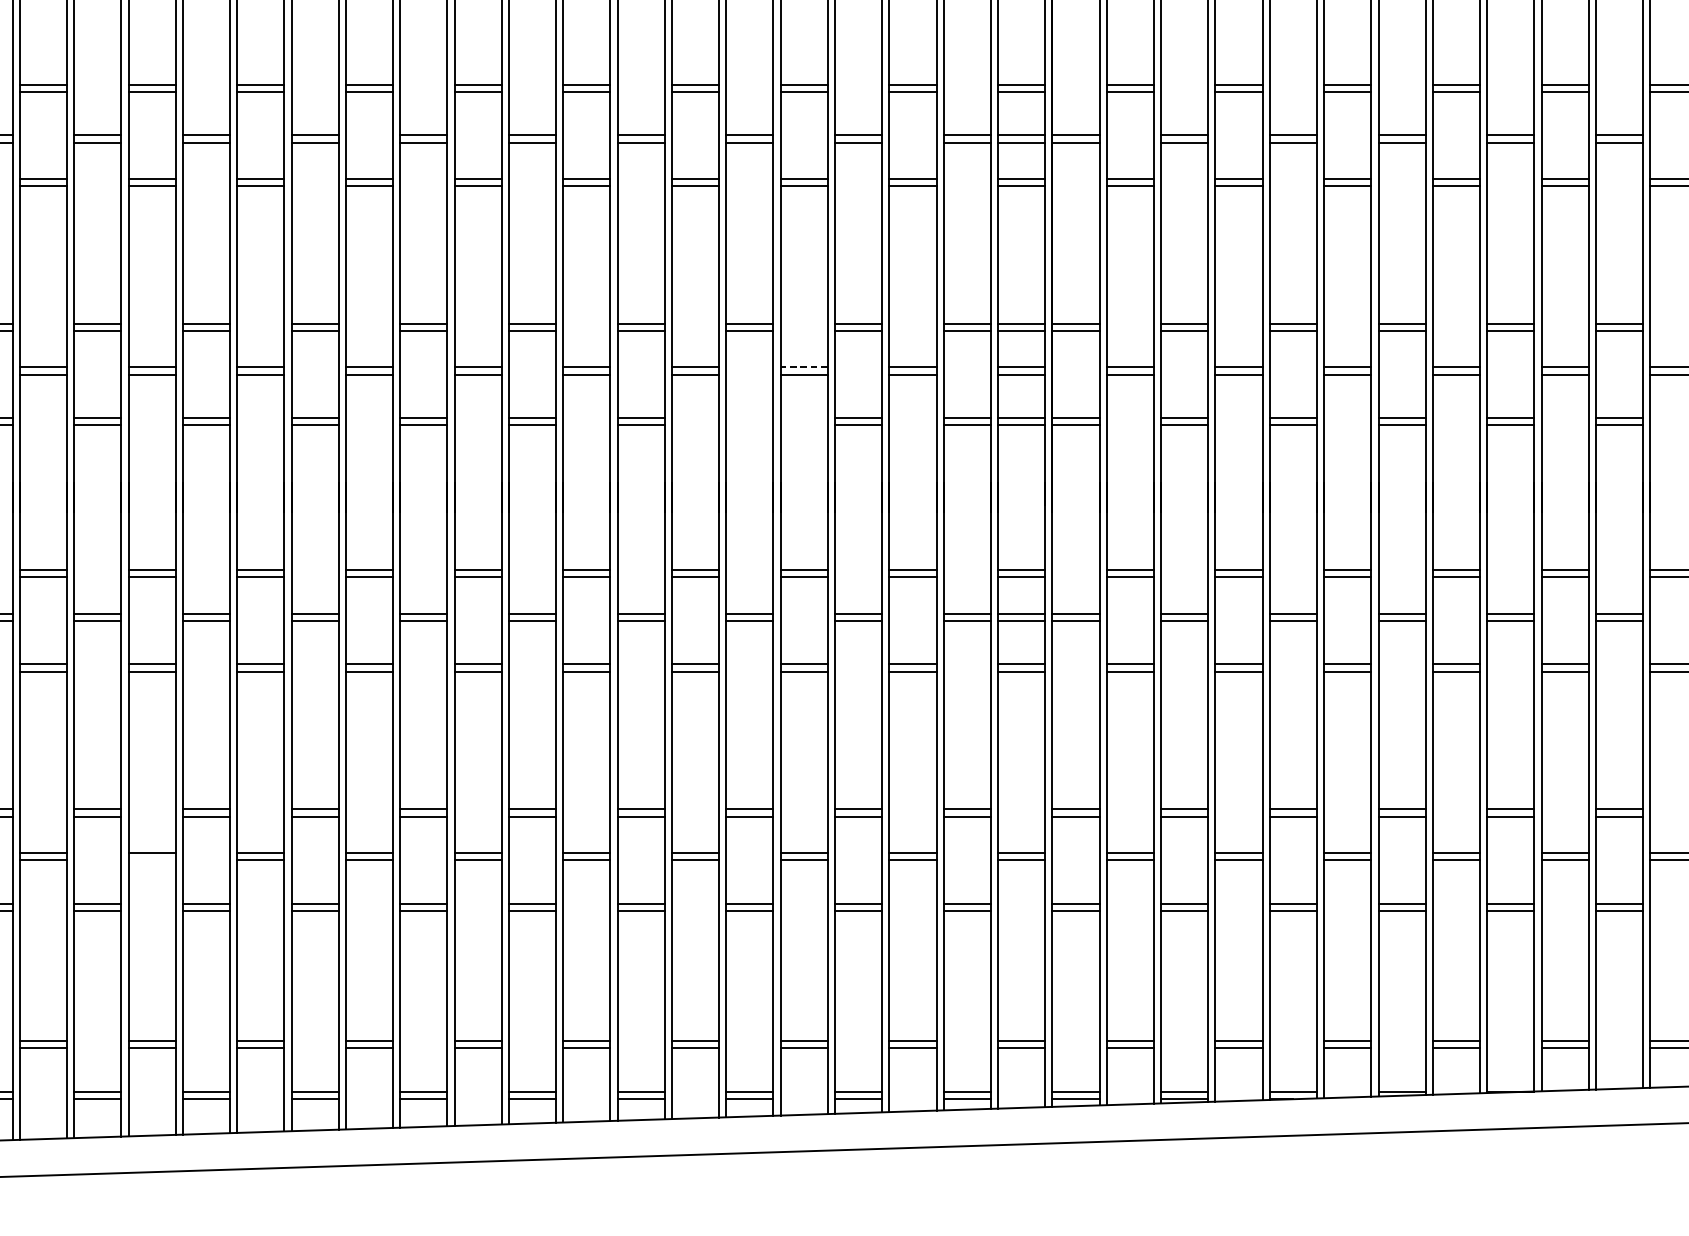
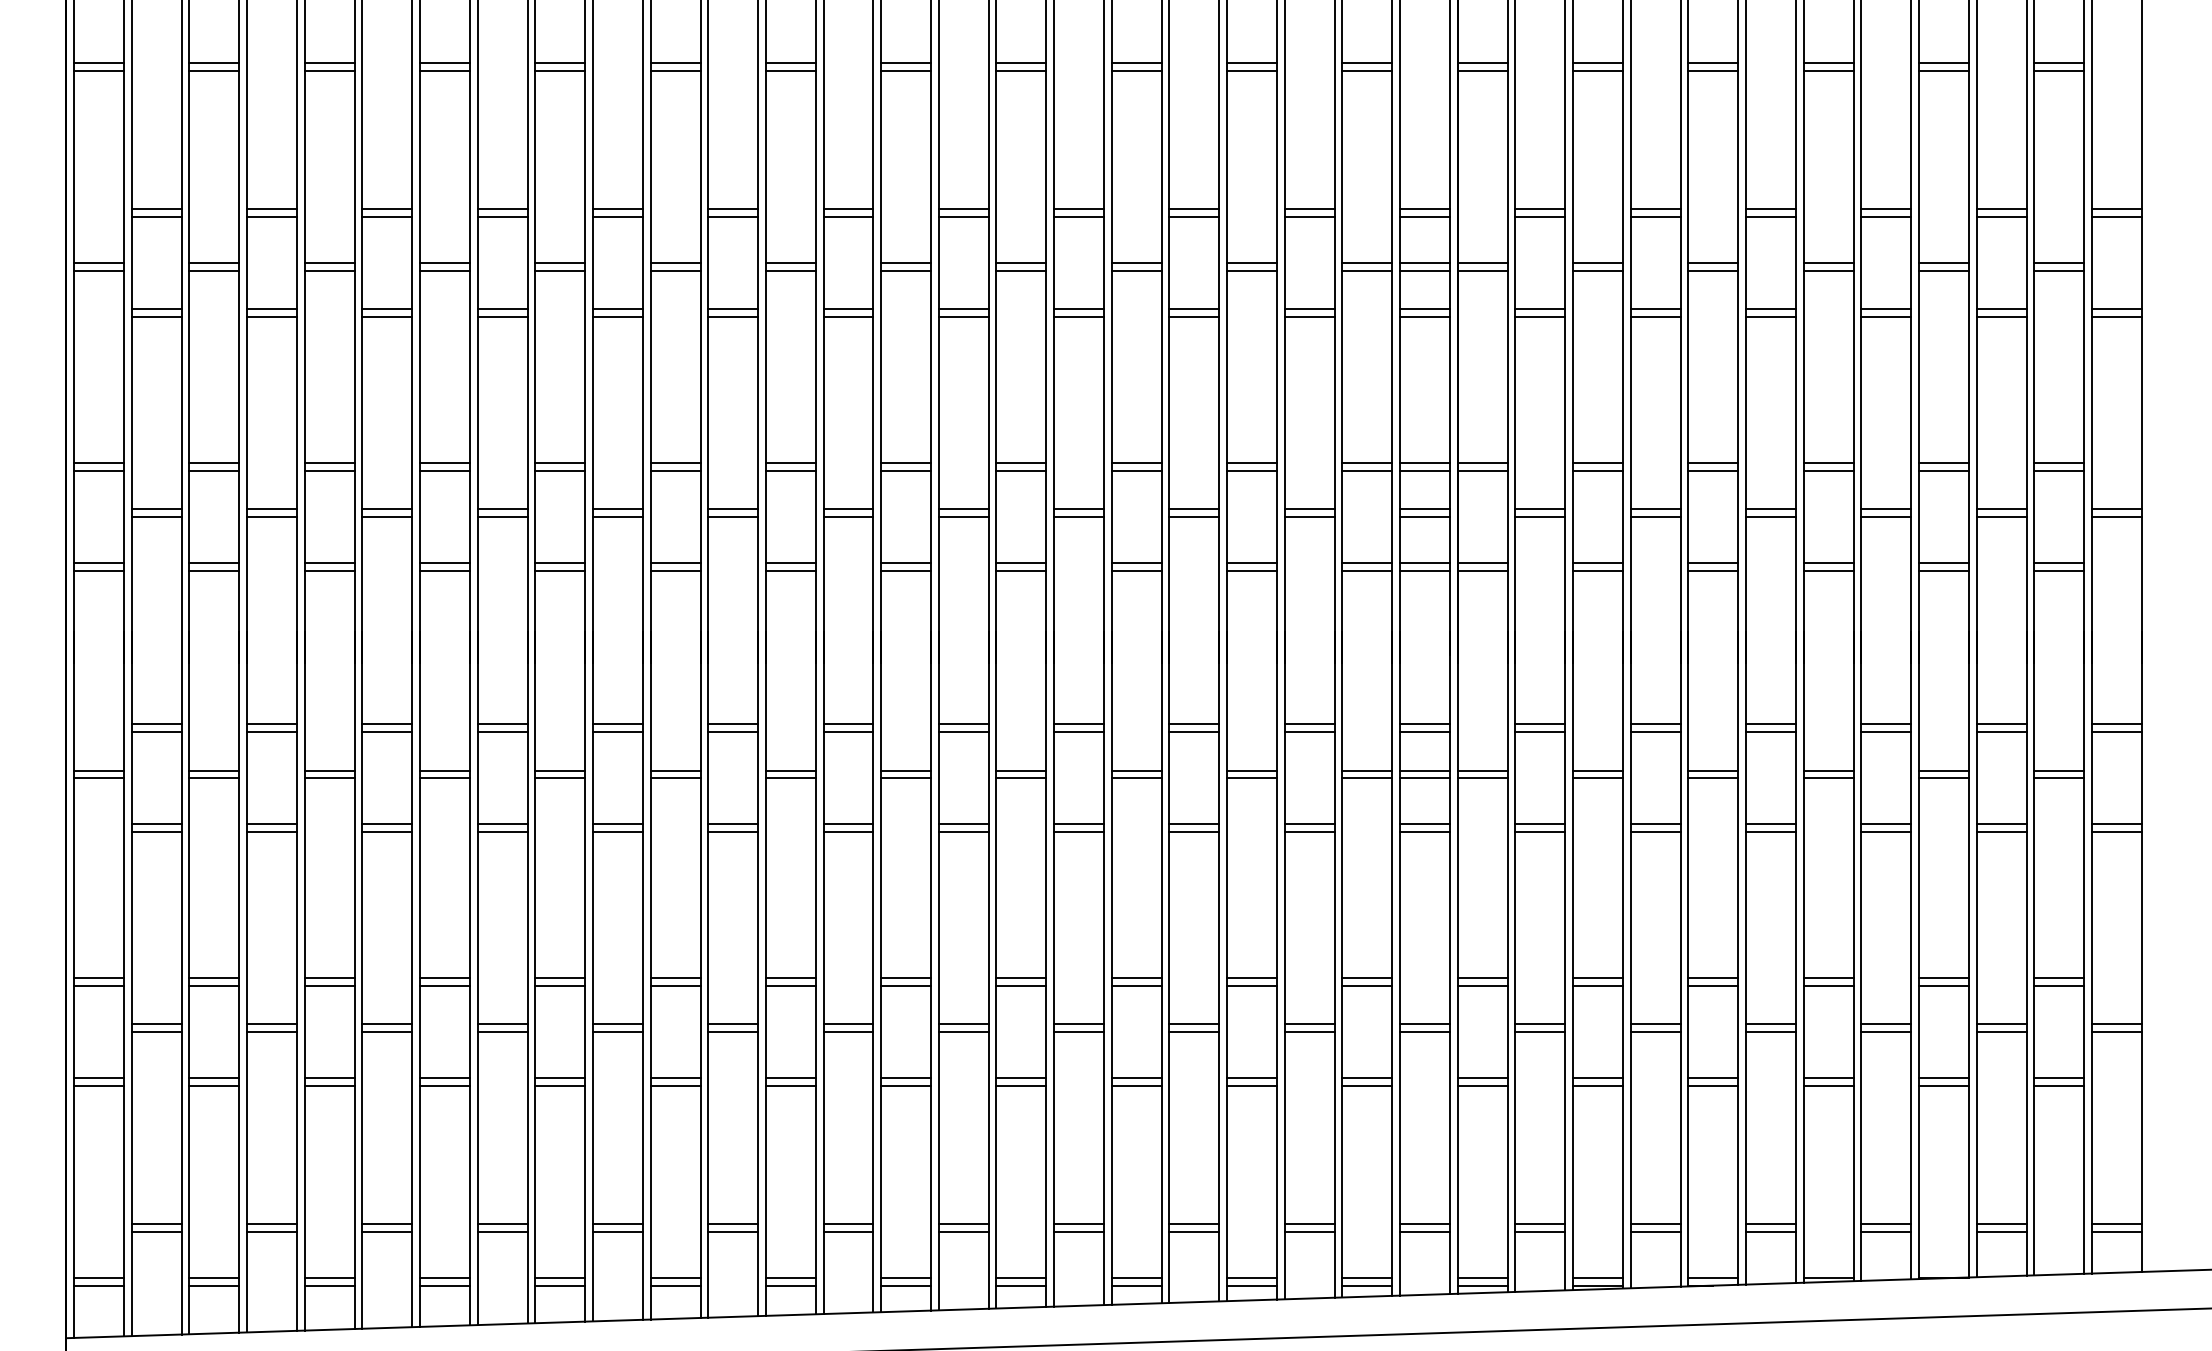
line: (804, 367) -> (1194, 509), dashed -> solid
line: (749, 418) -> (1136, 563), added
line: (749, 425) -> (1136, 570), added
line: (152, 859) -> (502, 1031), added

